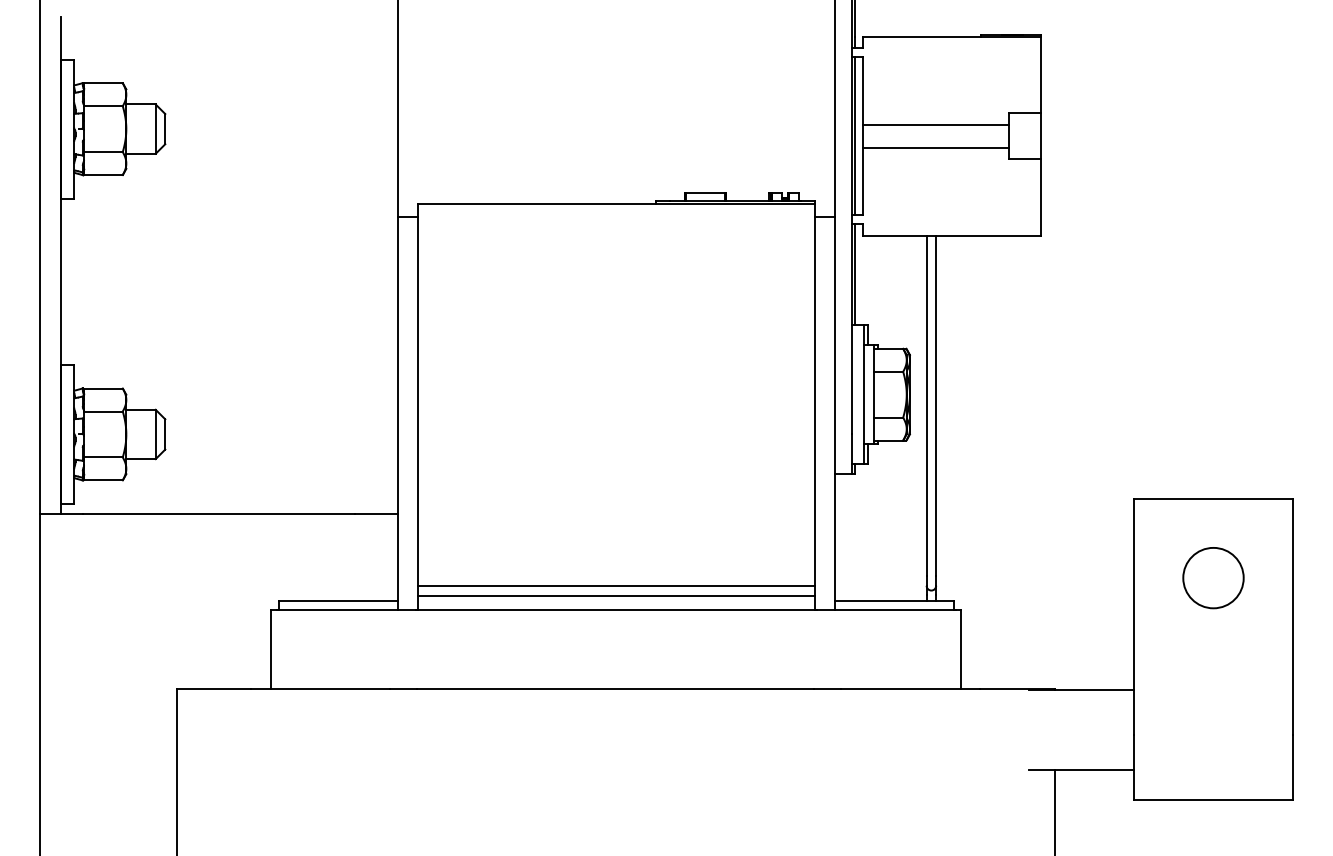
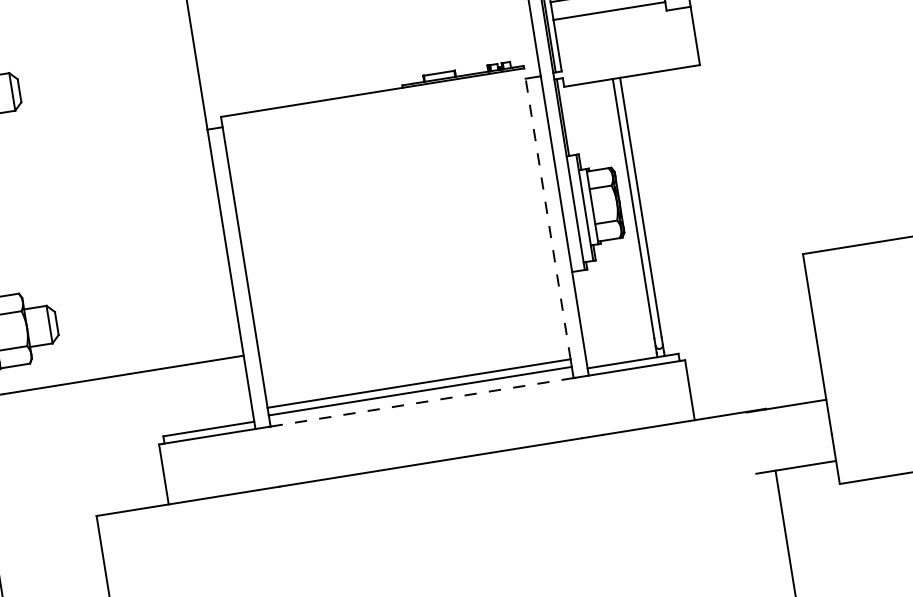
line: (815, 394) -> (547, 213), solid -> dashed
circle: (1213, 578) -> (873, 305), removed
line: (616, 610) -> (422, 402), solid -> dashed

